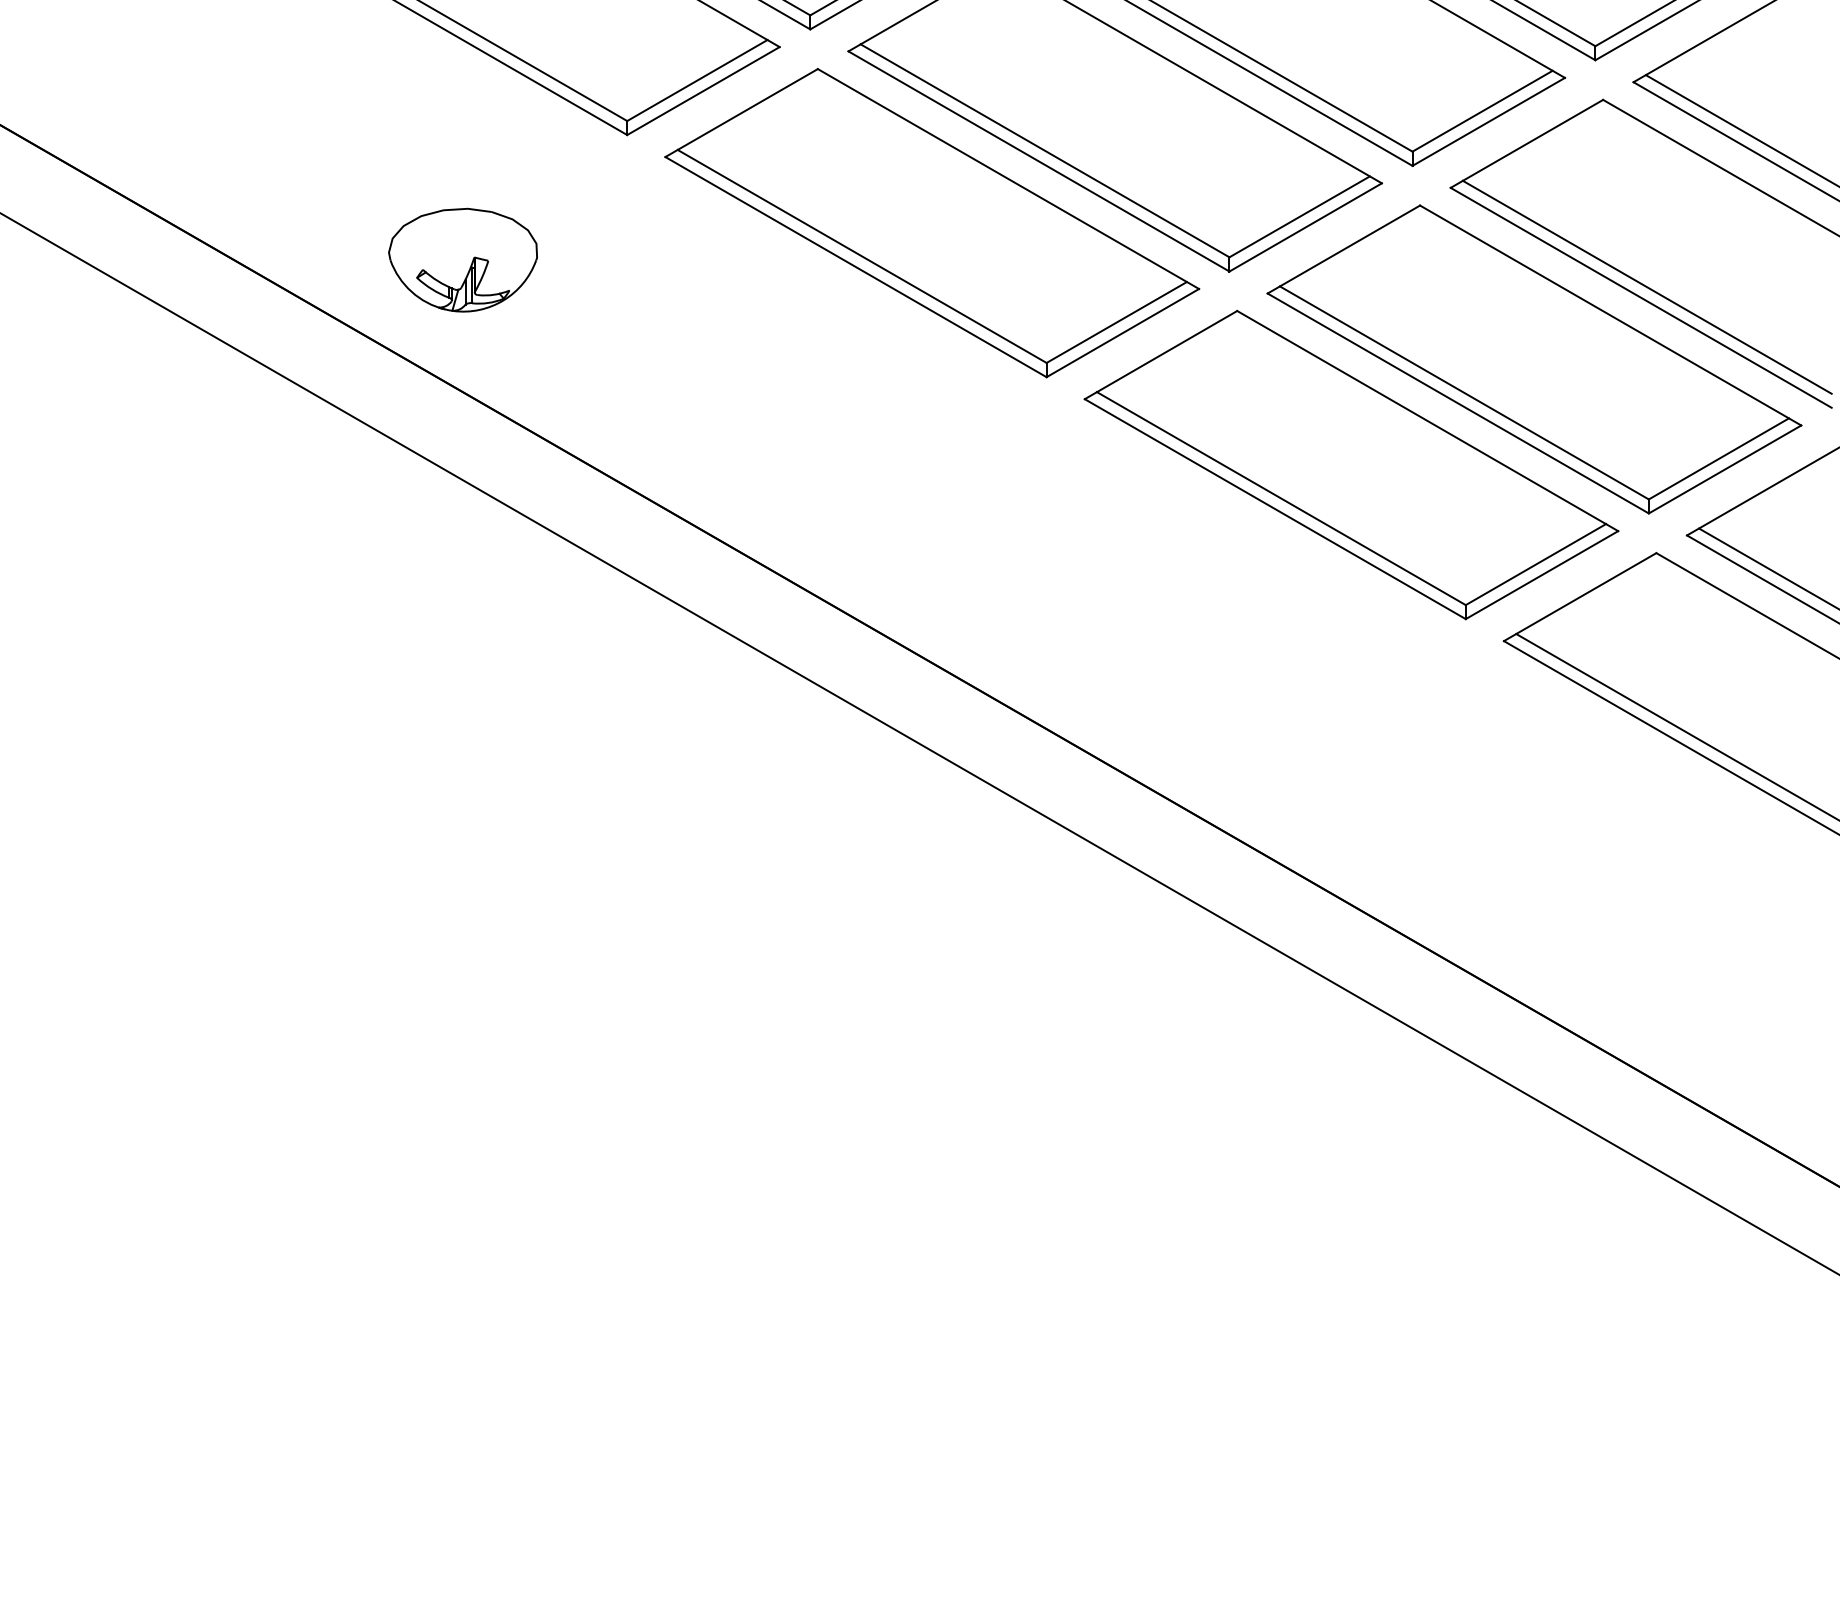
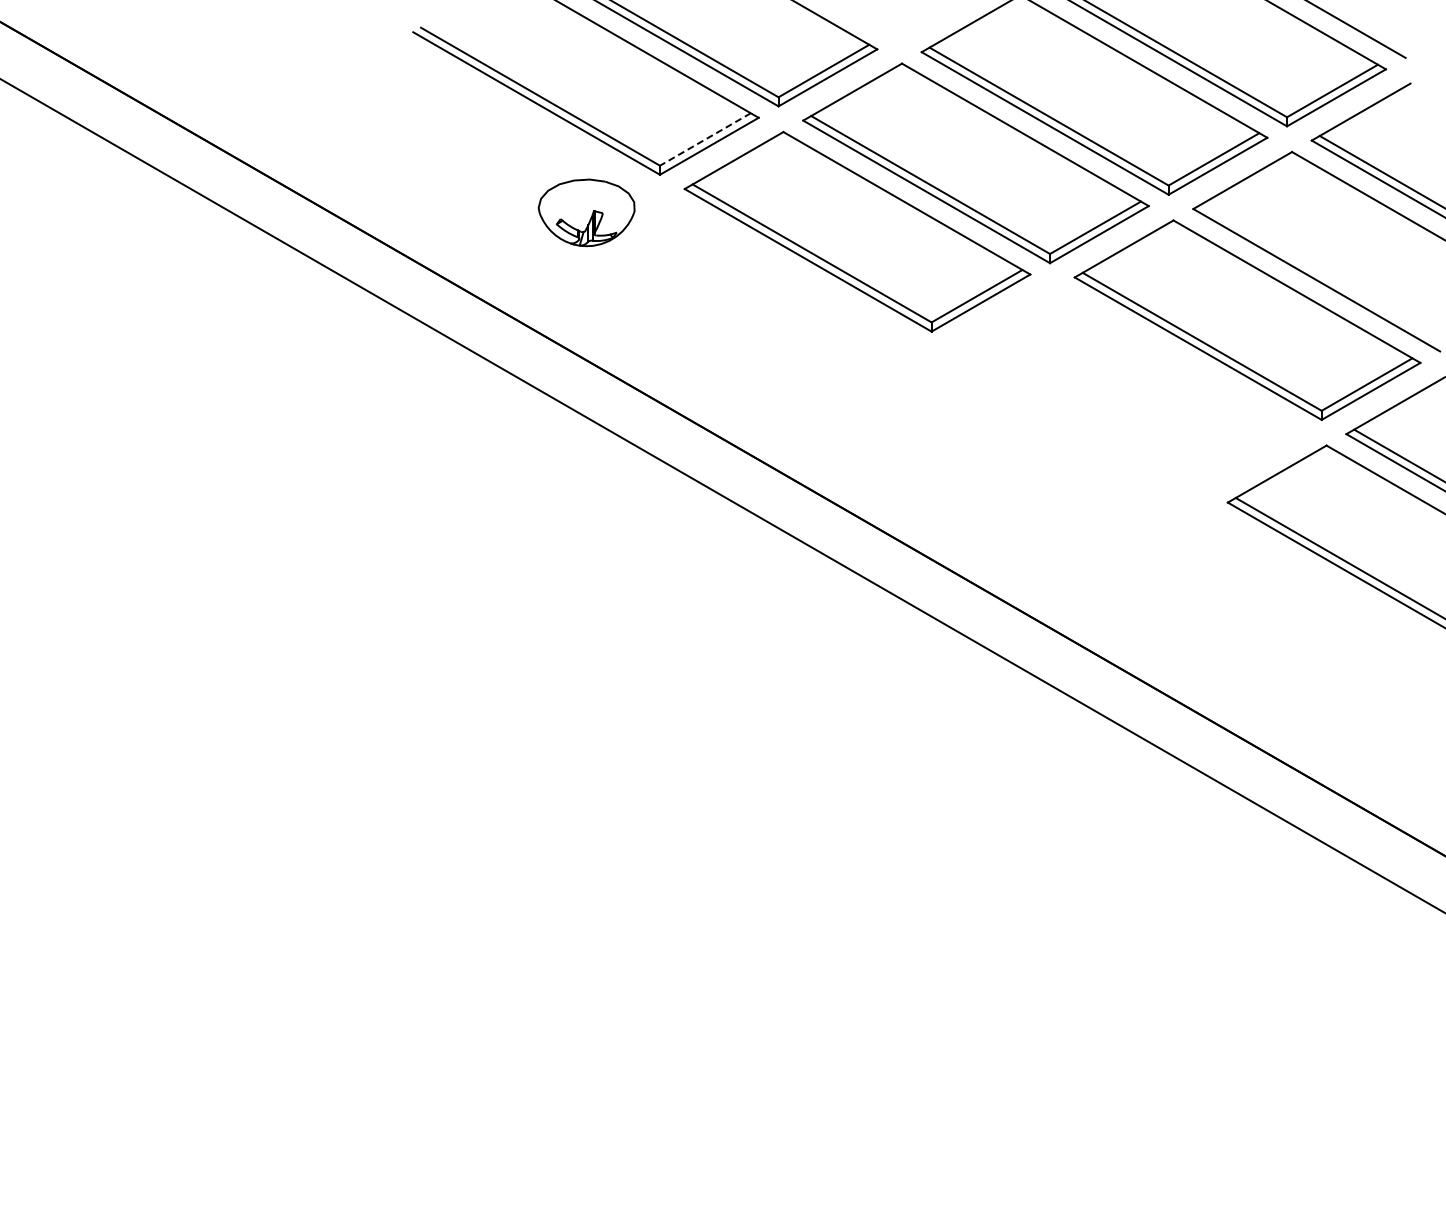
line: (697, 80) -> (705, 139), solid -> dashed
part: (462, 259) -> (586, 212), moved
line: (1647, 287) -> (1320, 273), removed
part: (1350, 464) -> (1128, 388), removed

